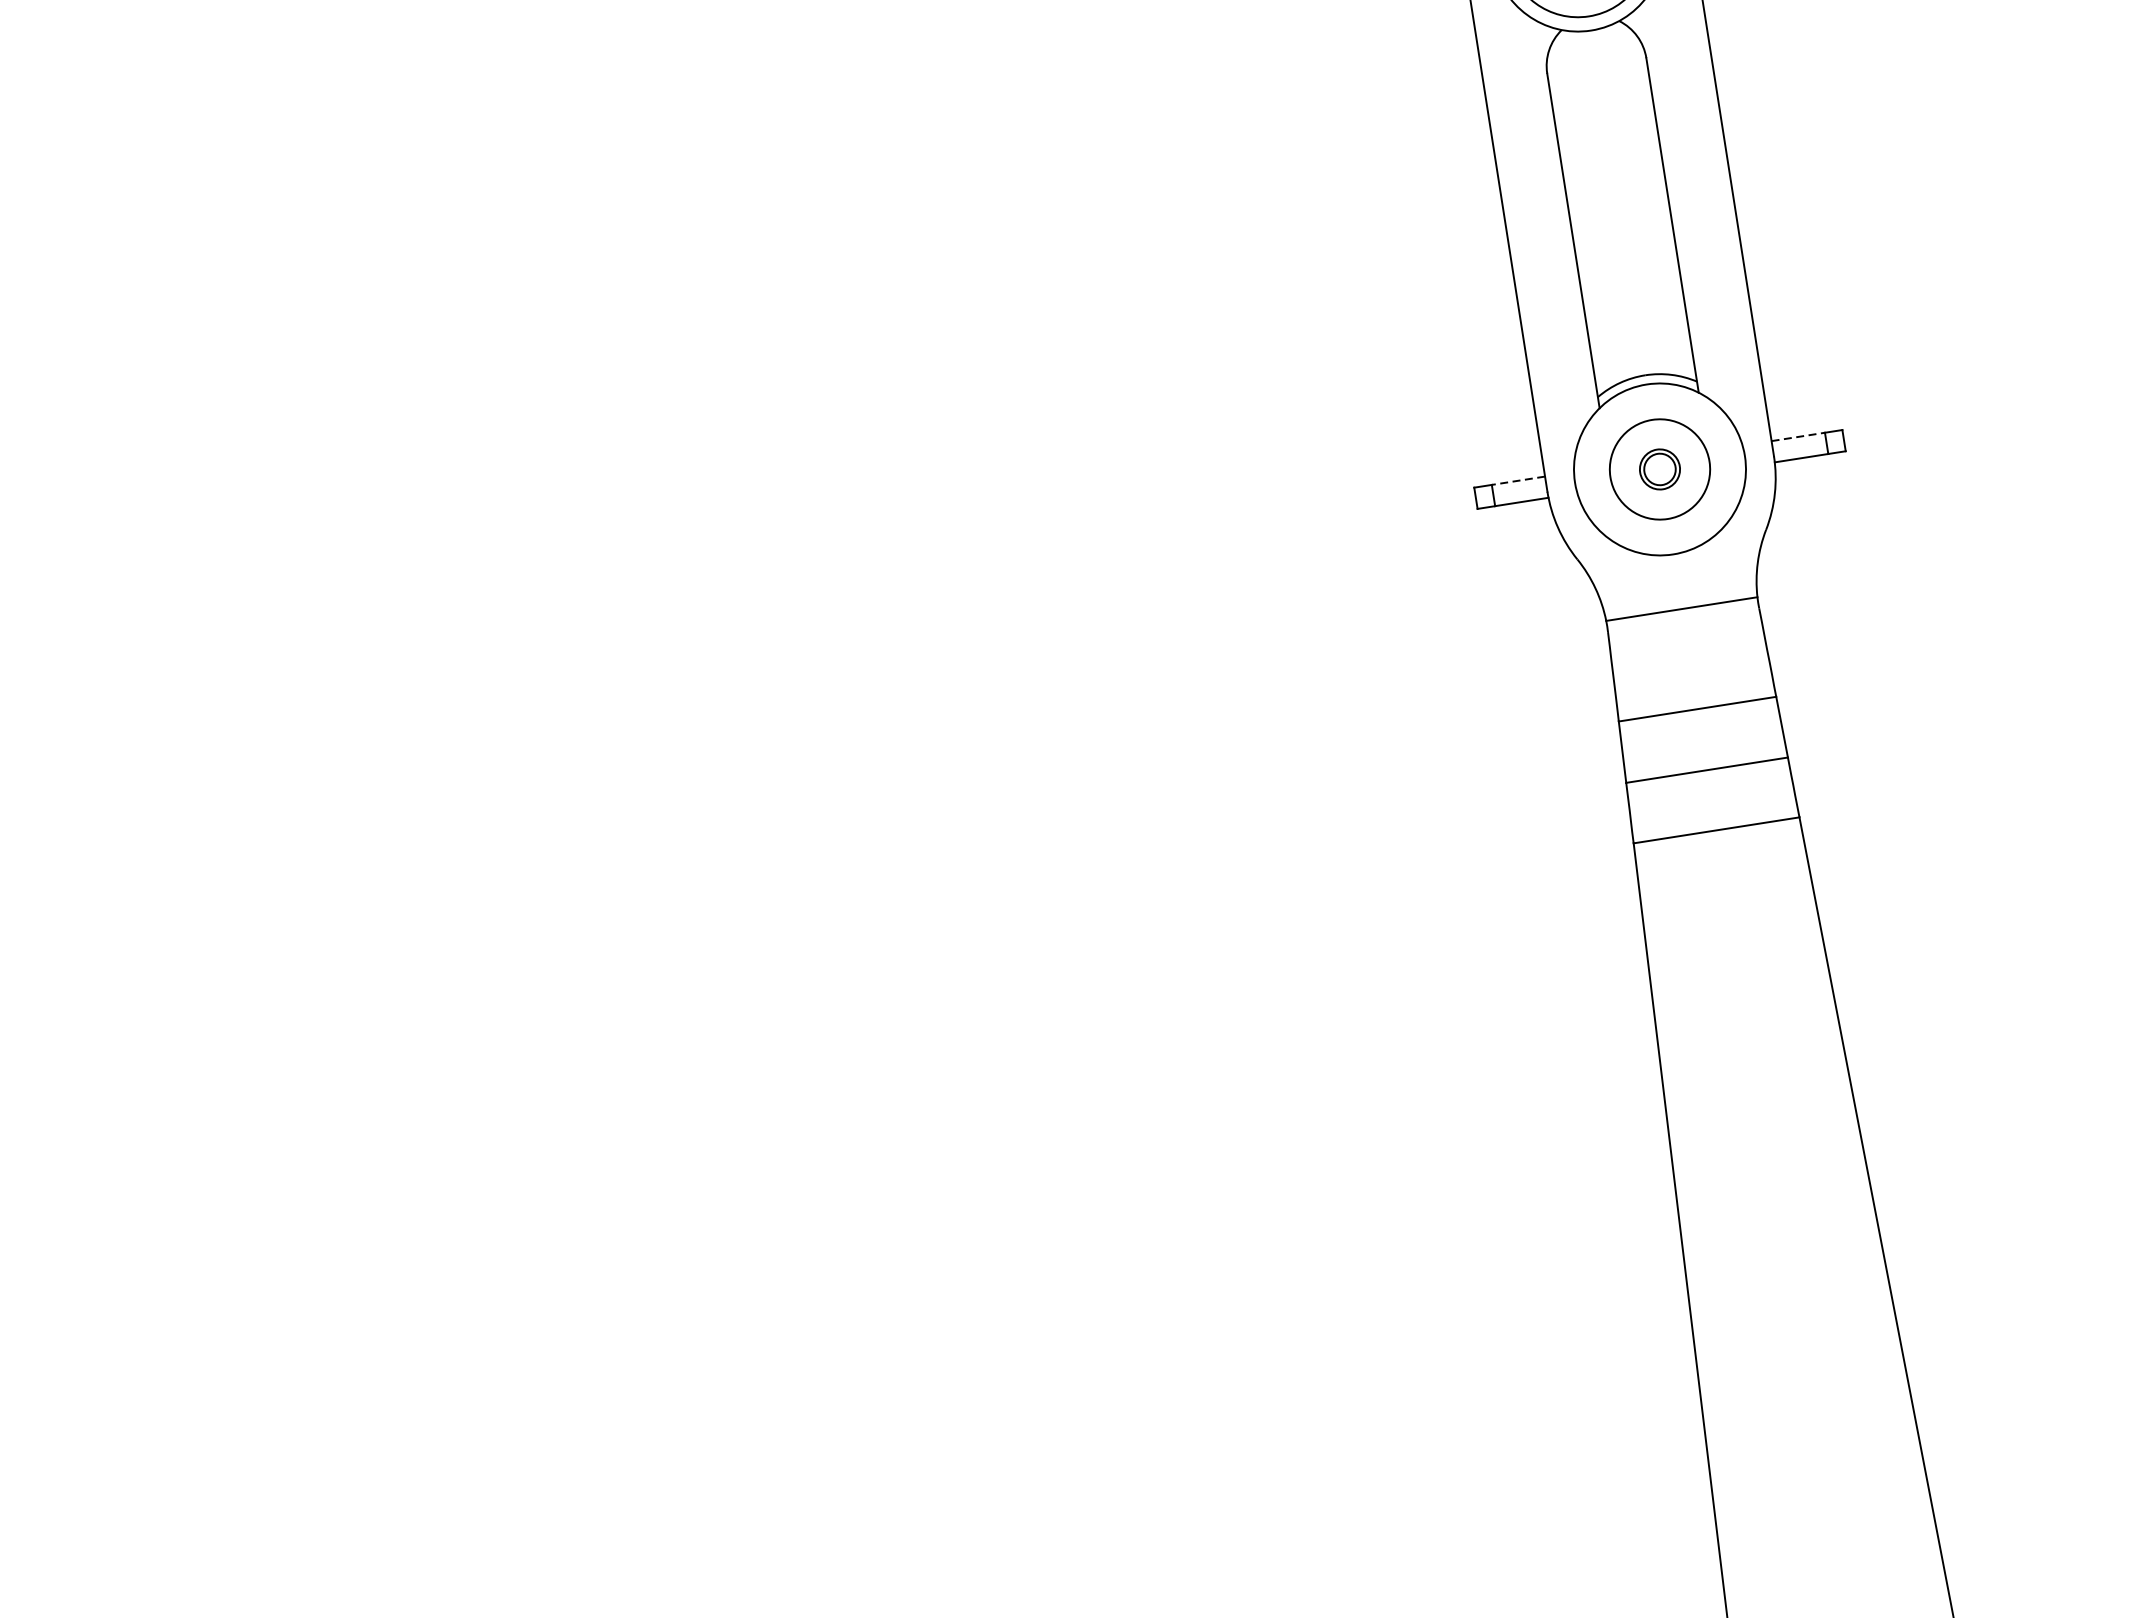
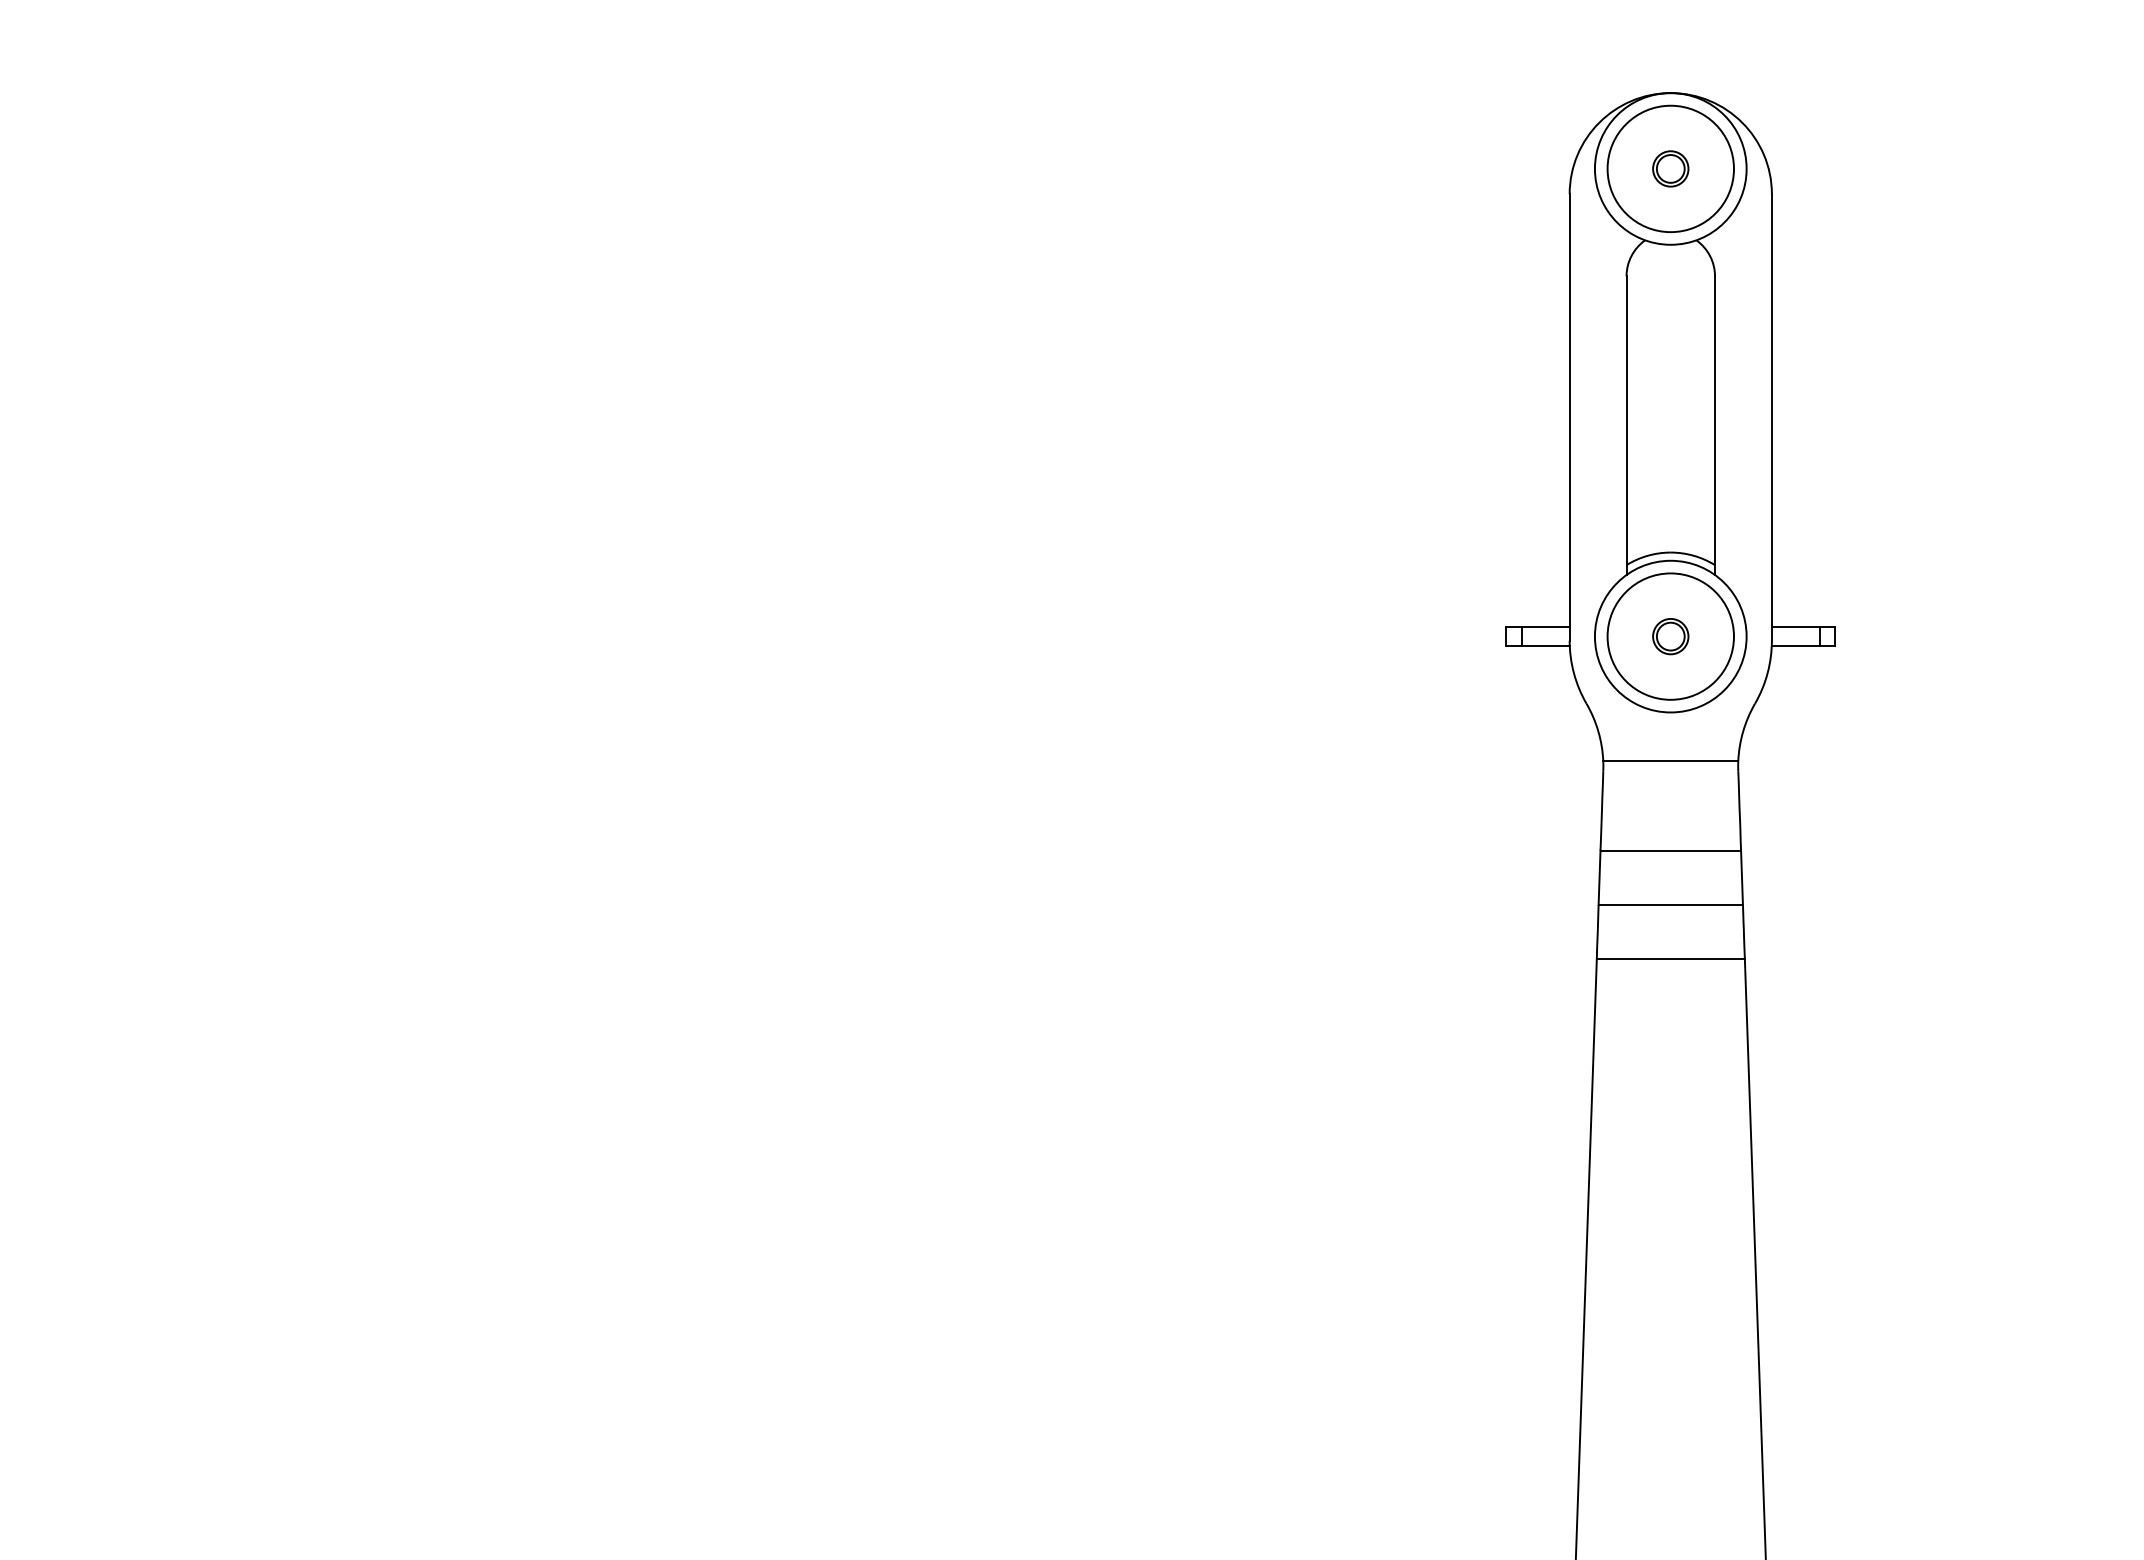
line: (1798, 437) -> (1795, 627), dashed -> solid
circle: (1659, 469) -> (1670, 636), size x1.43
line: (1518, 481) -> (1545, 627), dashed -> solid

